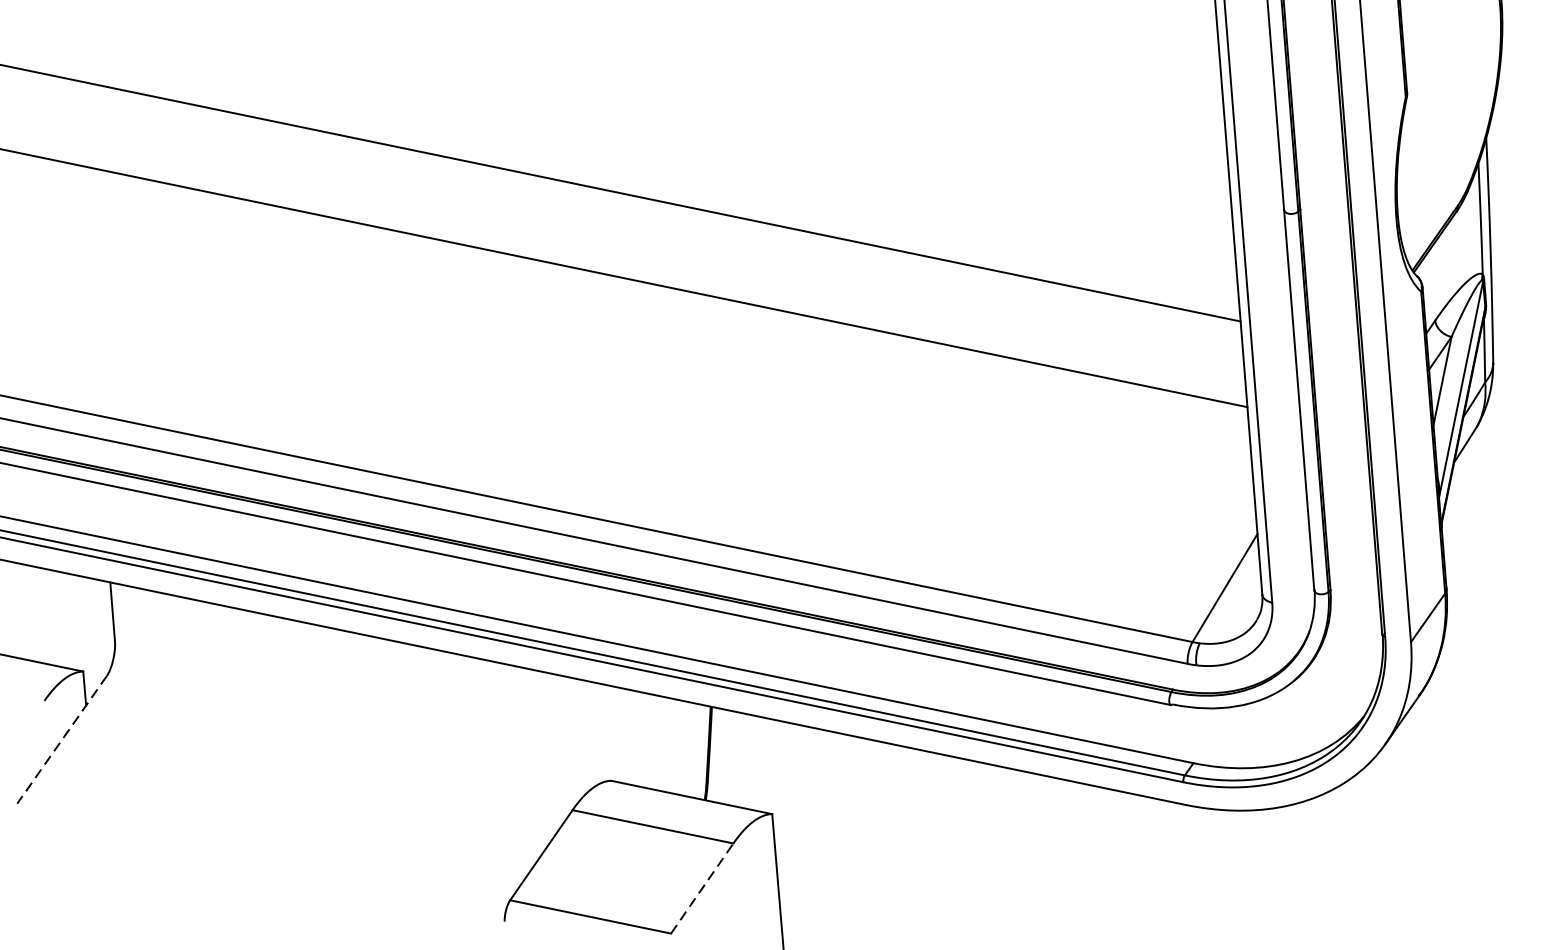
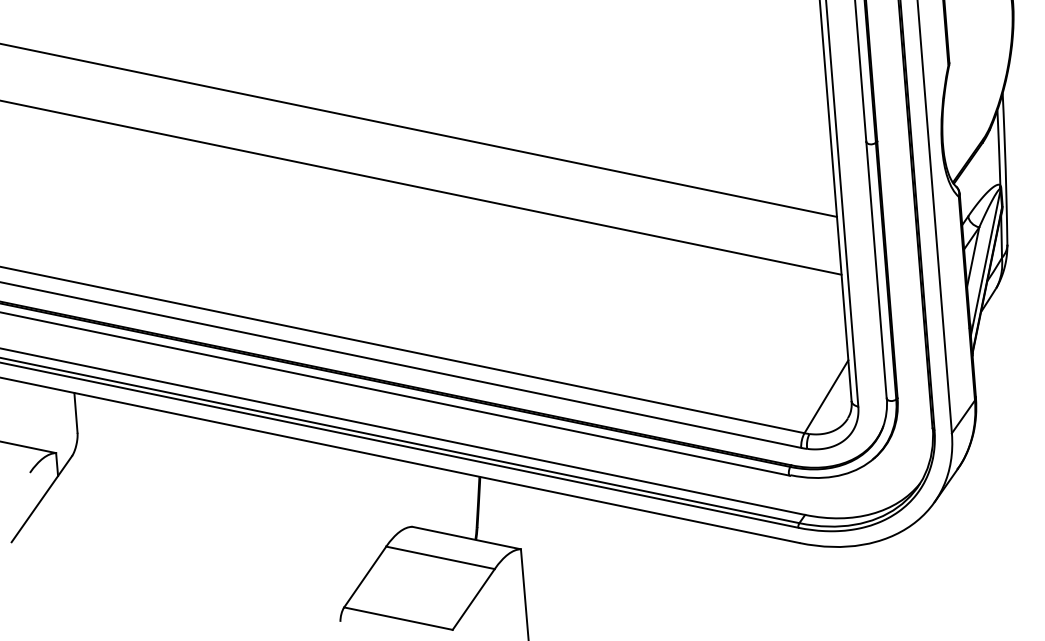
line: (61, 740) -> (41, 499), dashed -> solid
line: (701, 888) -> (473, 599), dashed -> solid

